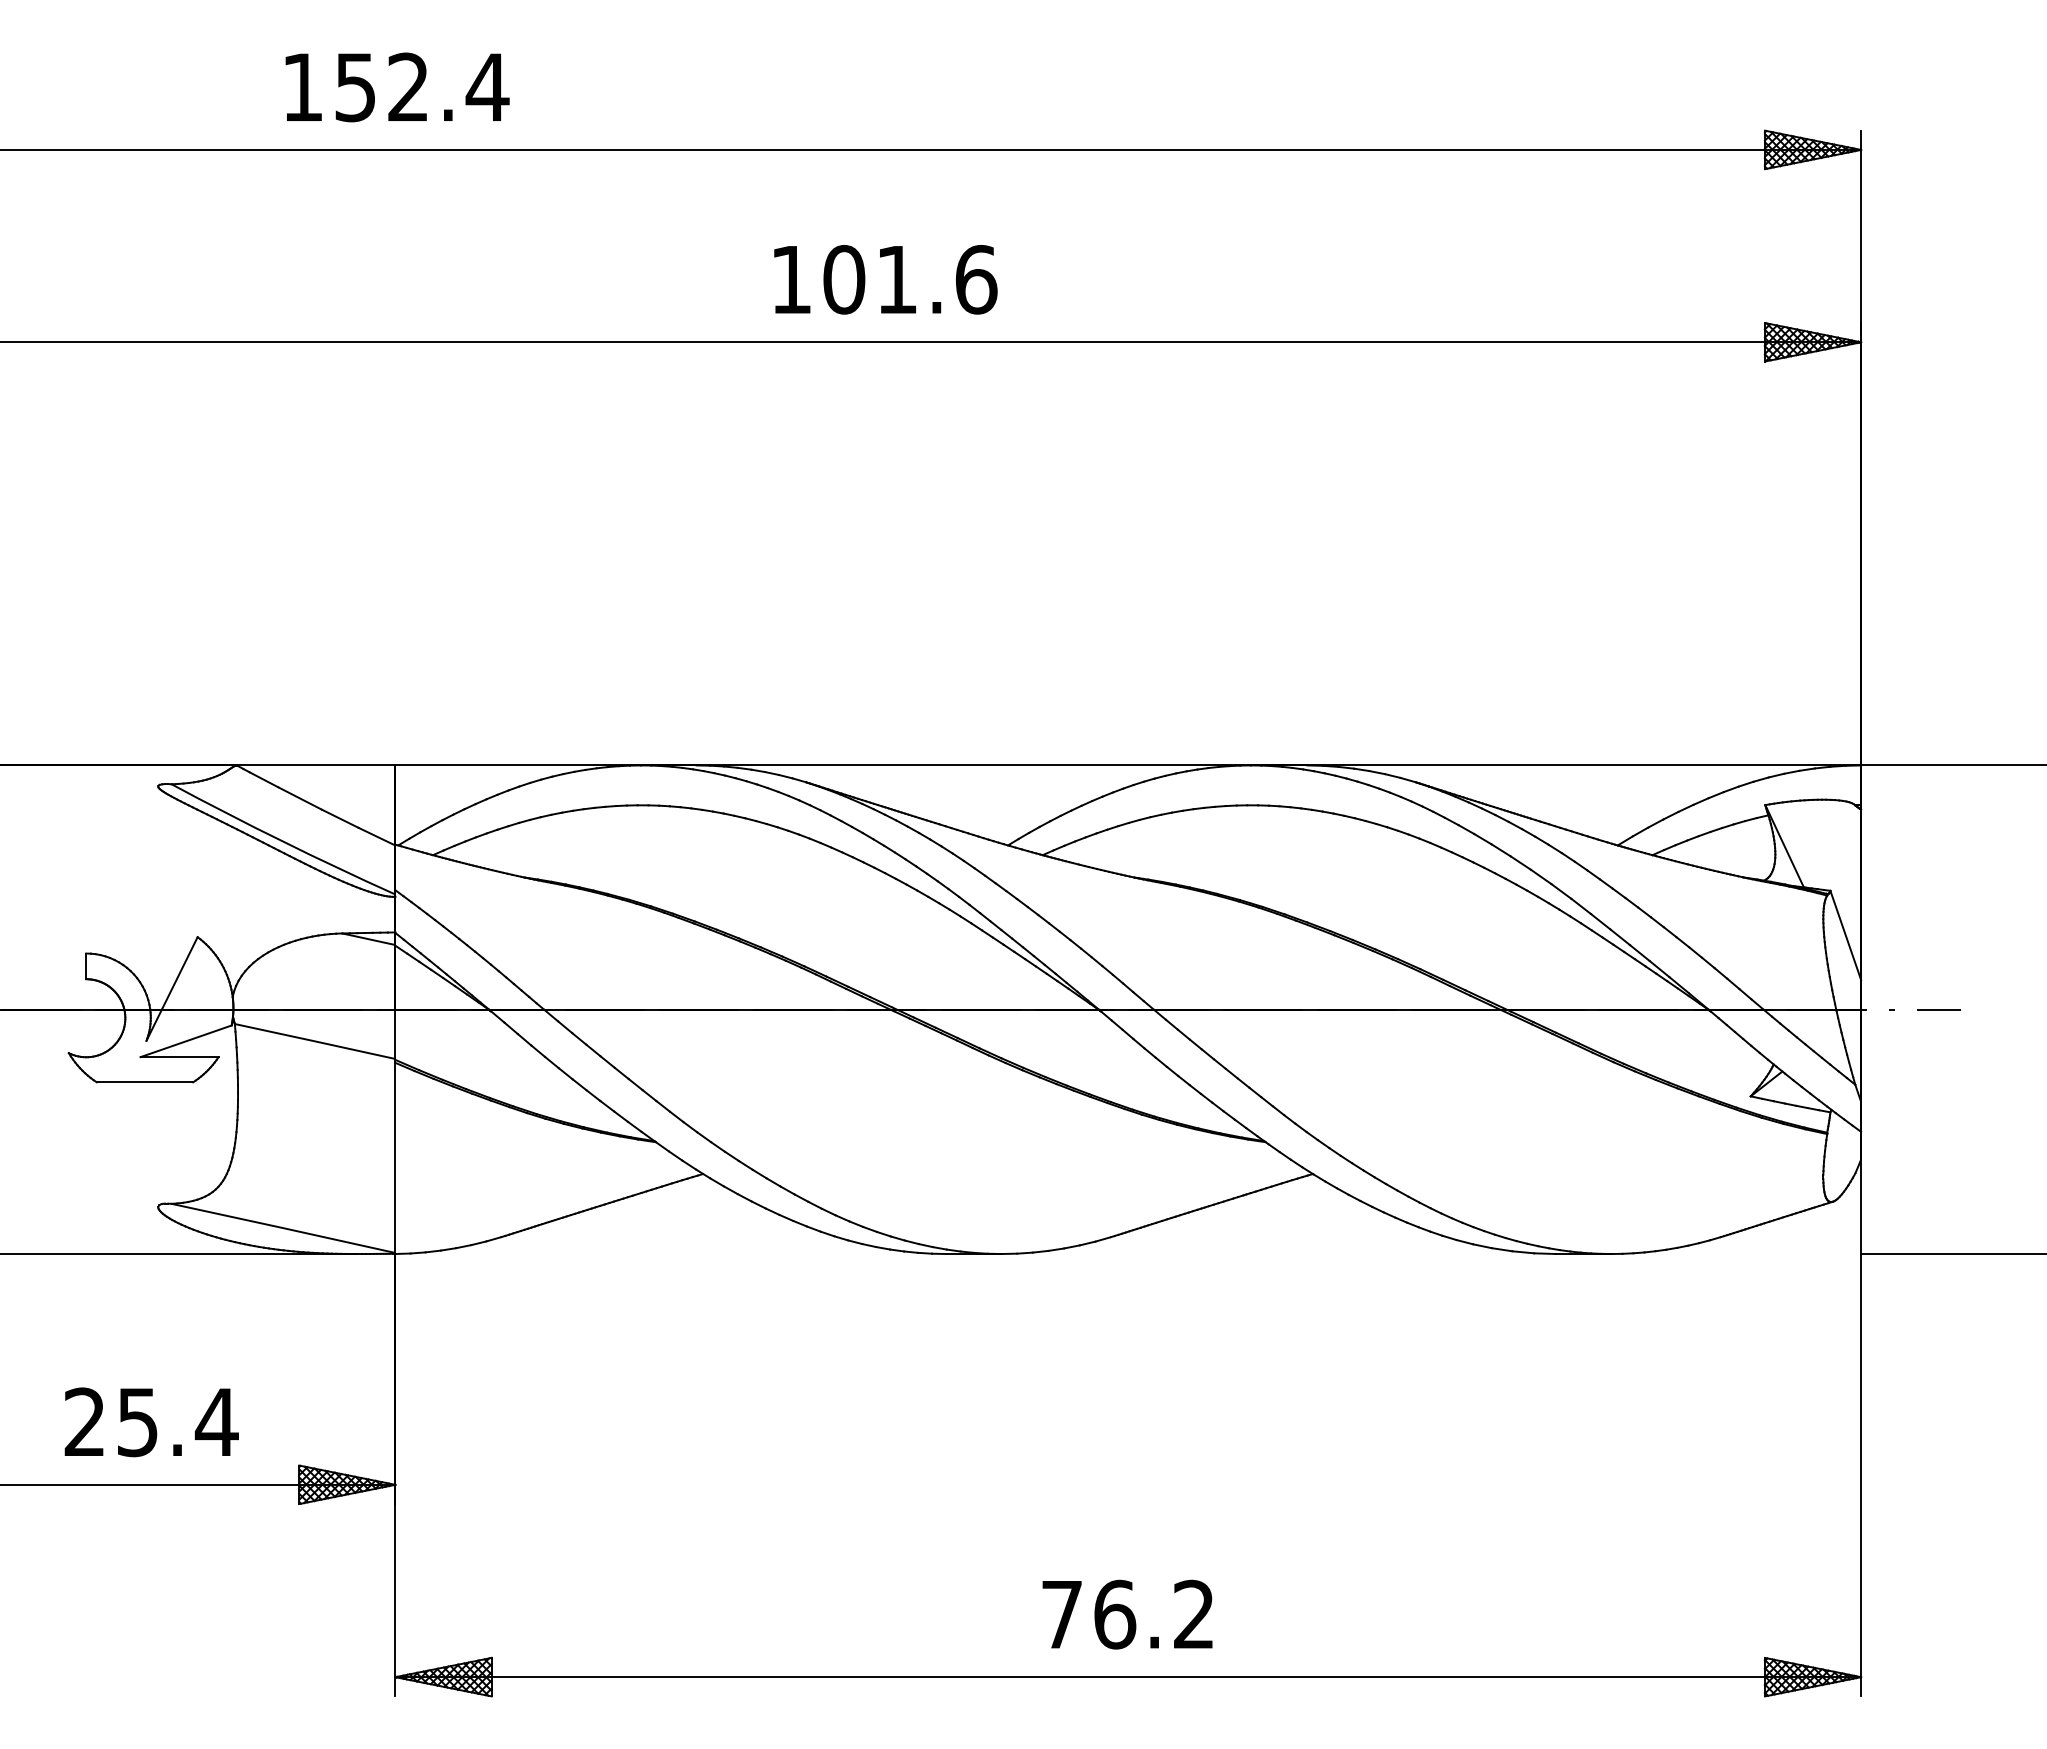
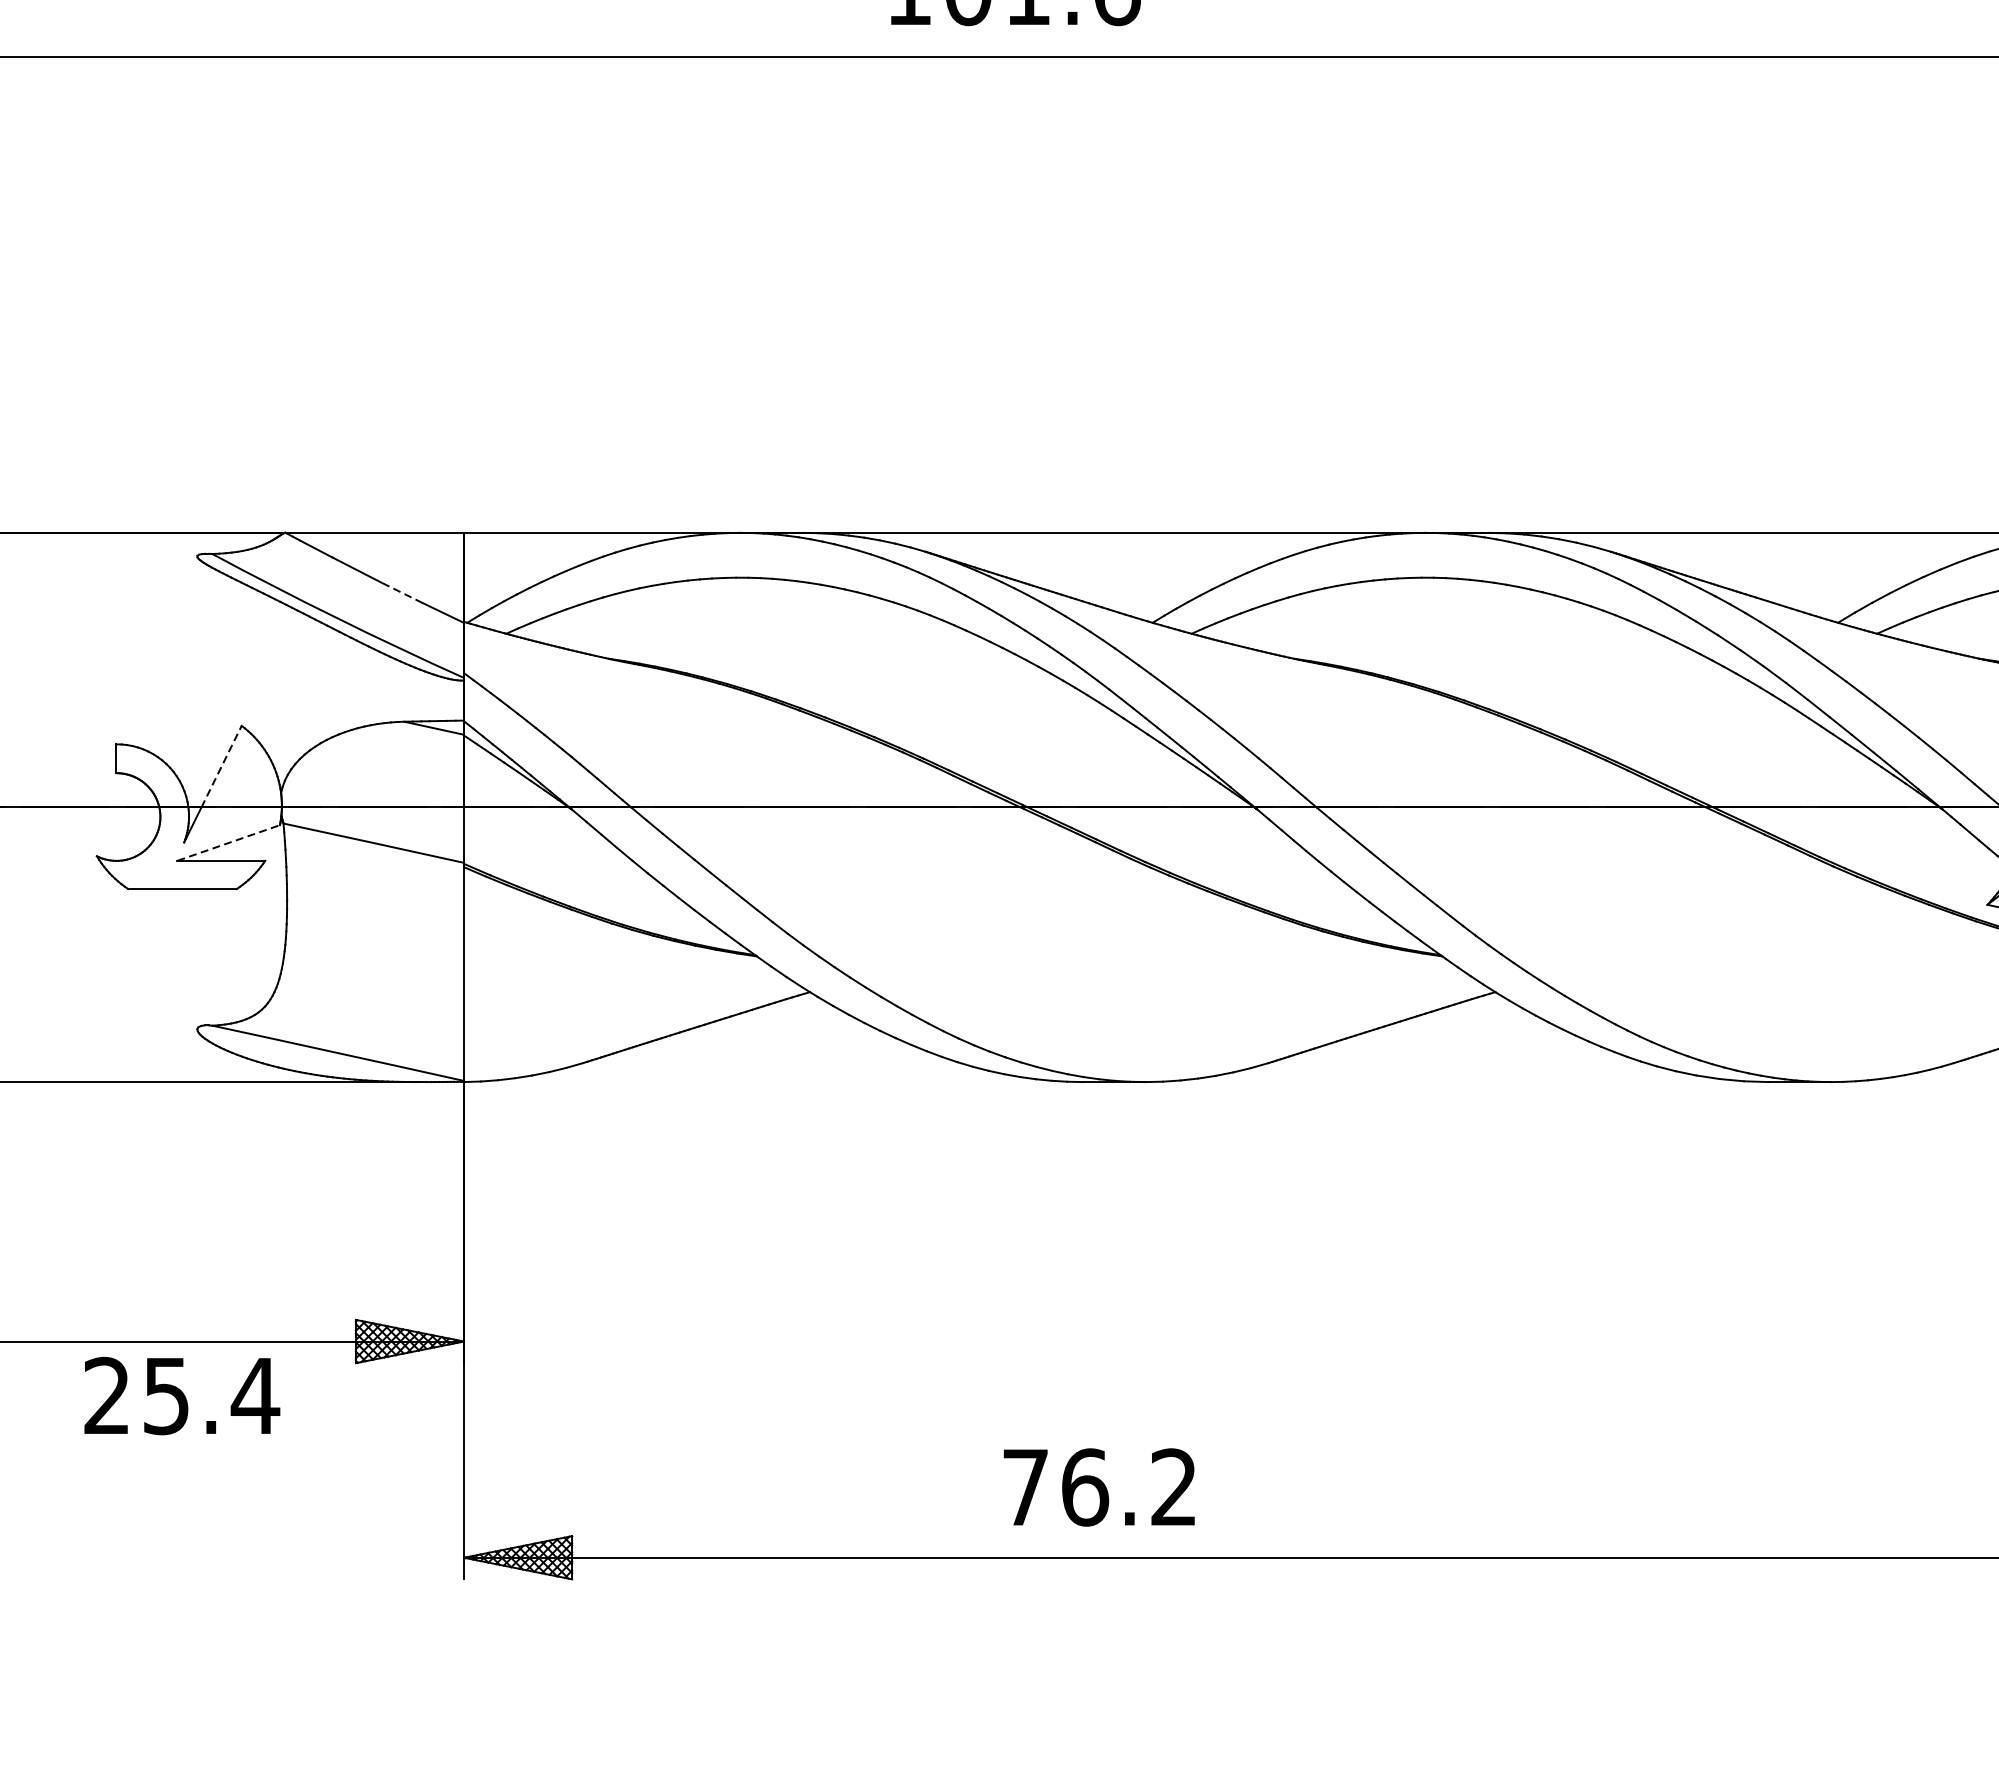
line: (339, 818) -> (401, 592), solid -> dashed
line: (179, 973) -> (221, 766), solid -> dashed
line: (186, 1041) -> (229, 843), solid -> dashed
text: (151, 1422) -> (181, 1396), moved
text: (1127, 1614) -> (1099, 1487), moved

